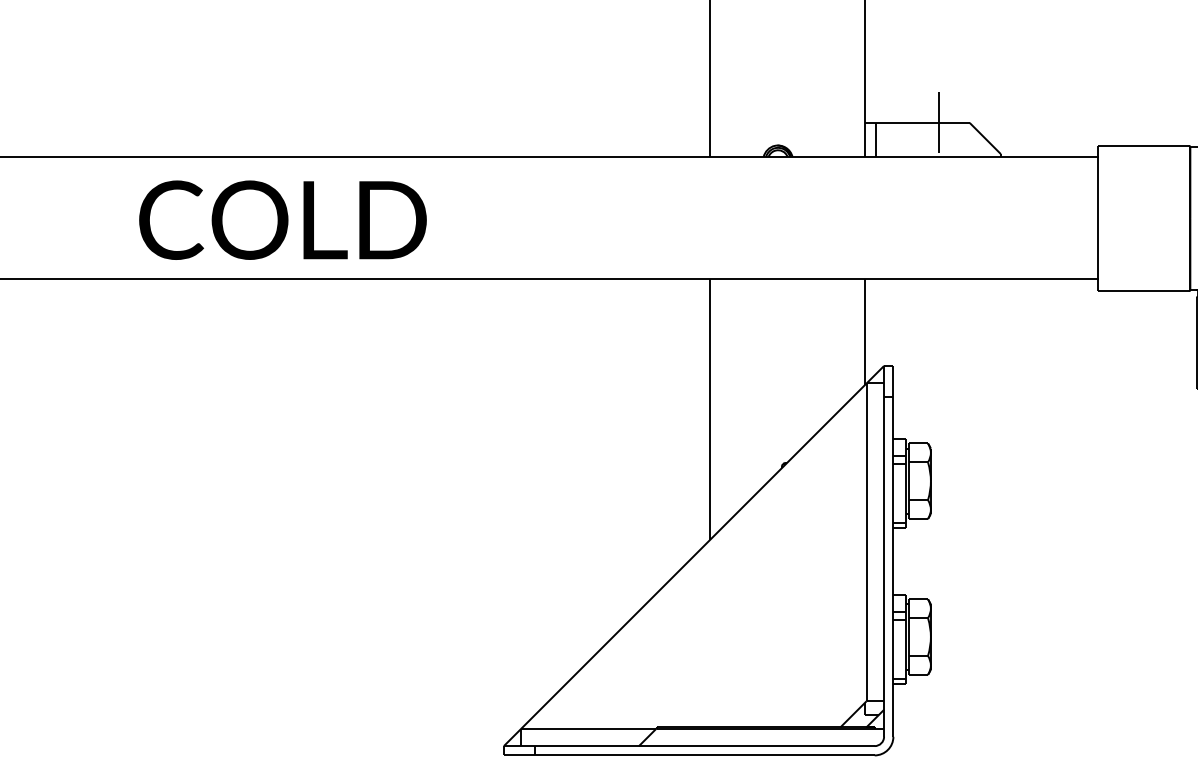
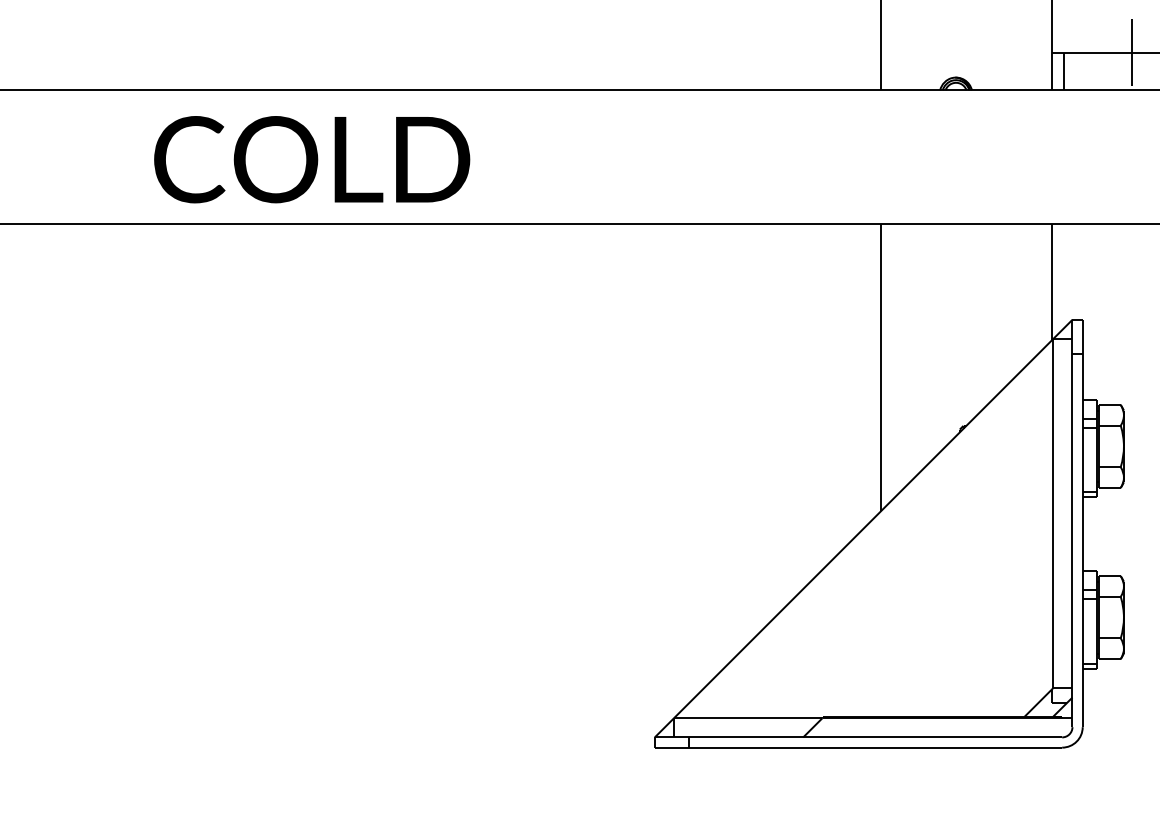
text: (282, 219) -> (311, 158), moved

